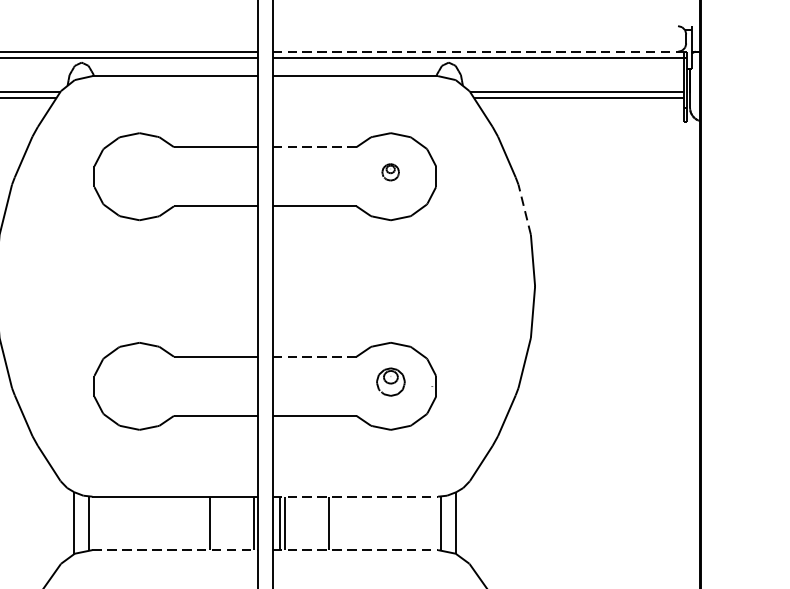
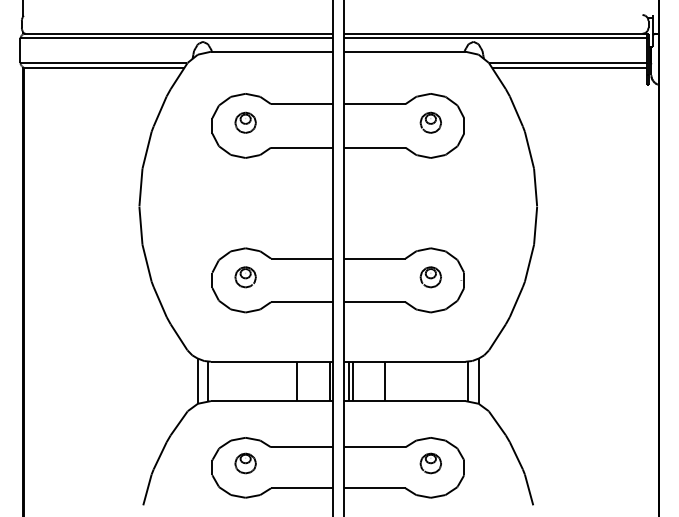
line: (478, 51) -> (495, 33), dashed -> solid
line: (314, 147) -> (374, 104), dashed -> solid
part: (139, 172) -> (245, 122), added
part: (390, 172) -> (430, 122), size x1.67
line: (524, 208) -> (529, 149), dashed -> solid
line: (314, 356) -> (374, 258), dashed -> solid
part: (139, 382) -> (245, 277), added
line: (355, 496) -> (404, 361), dashed -> solid
line: (174, 550) -> (271, 401), dashed -> solid
line: (355, 550) -> (404, 401), dashed -> solid

